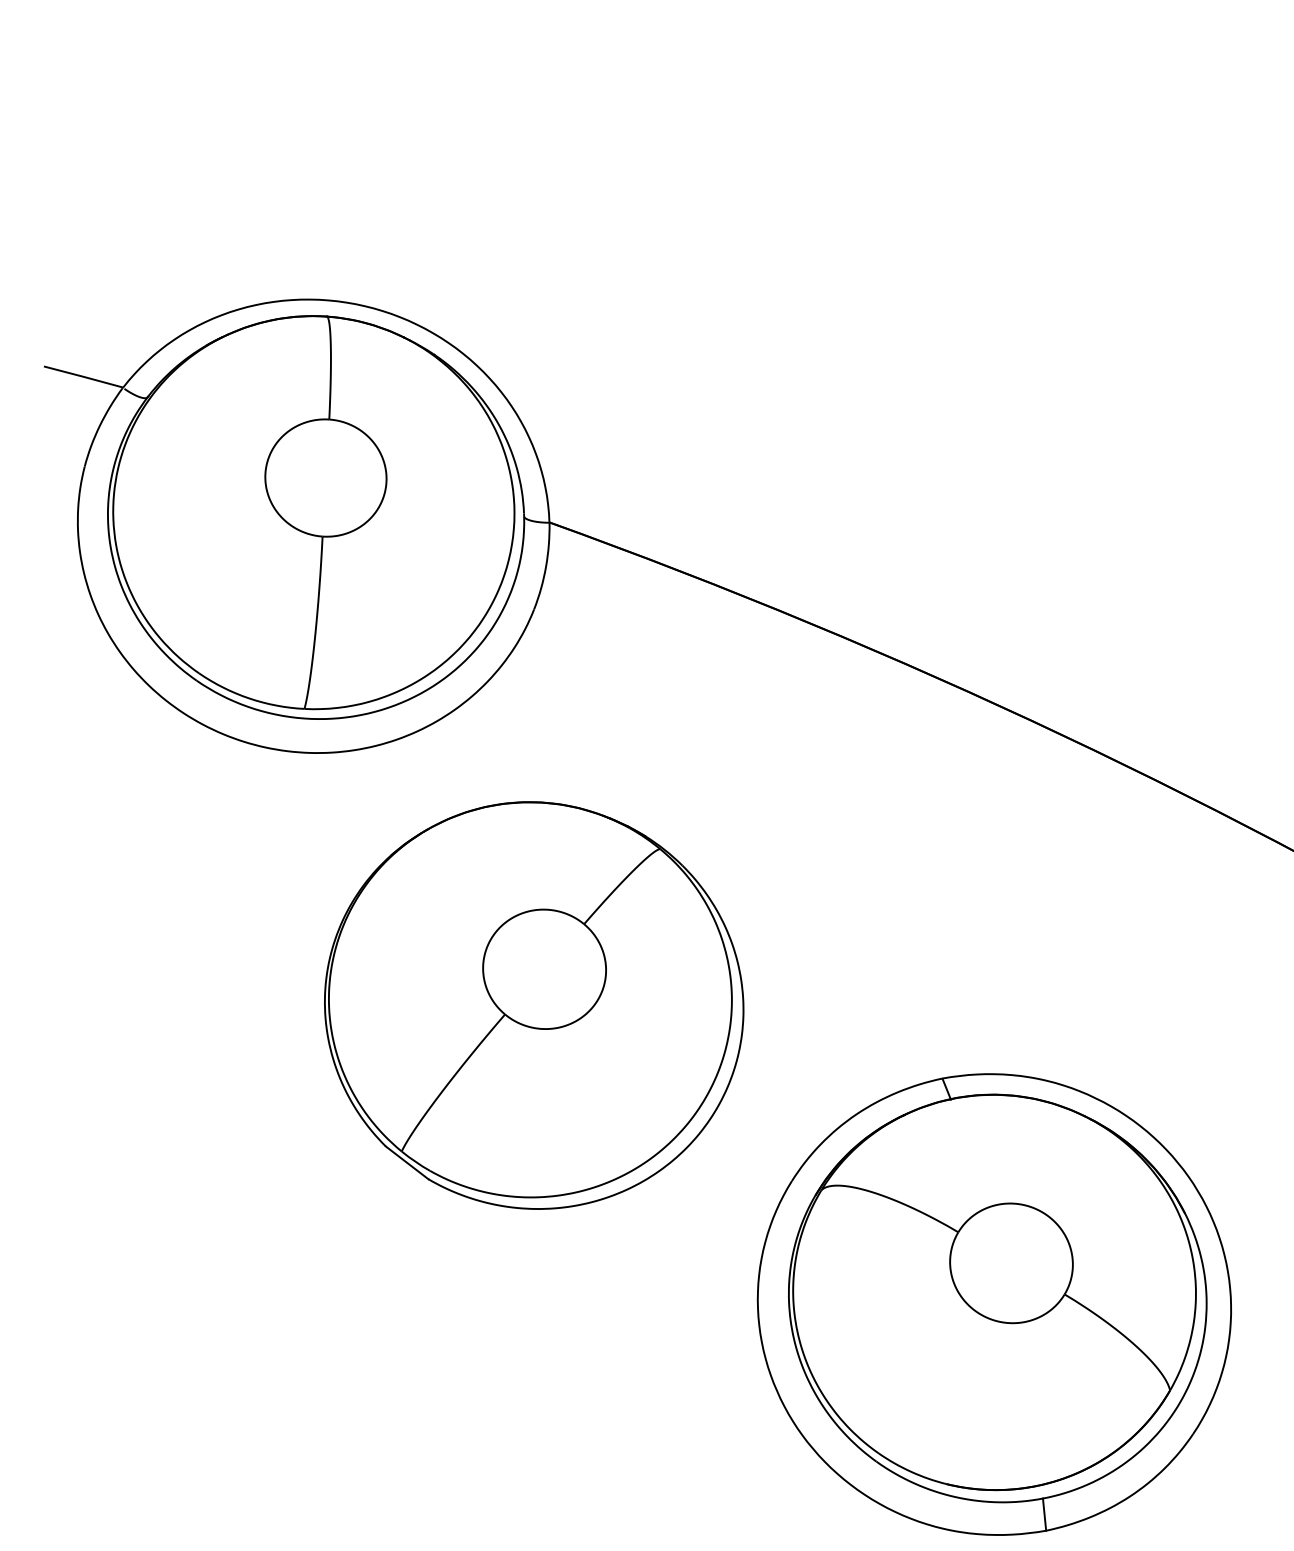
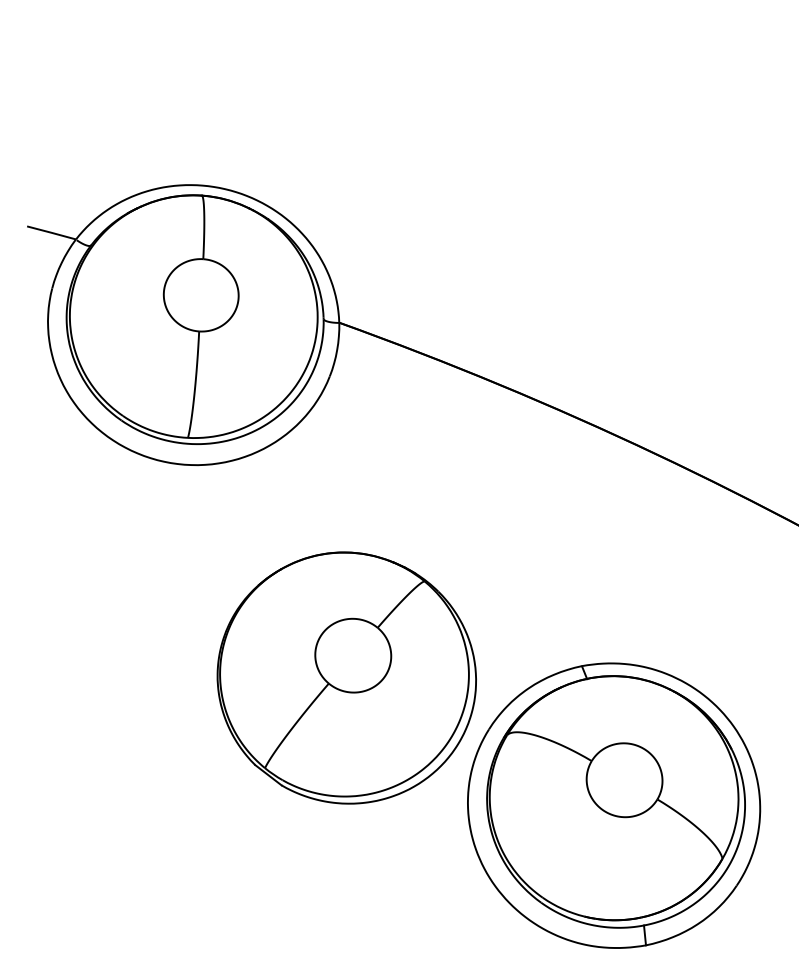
part: (533, 1004) -> (346, 677), moved

